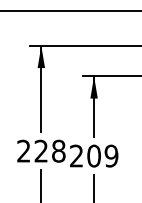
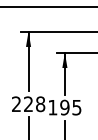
text: (93, 155) -> (64, 107), 209 -> 195

